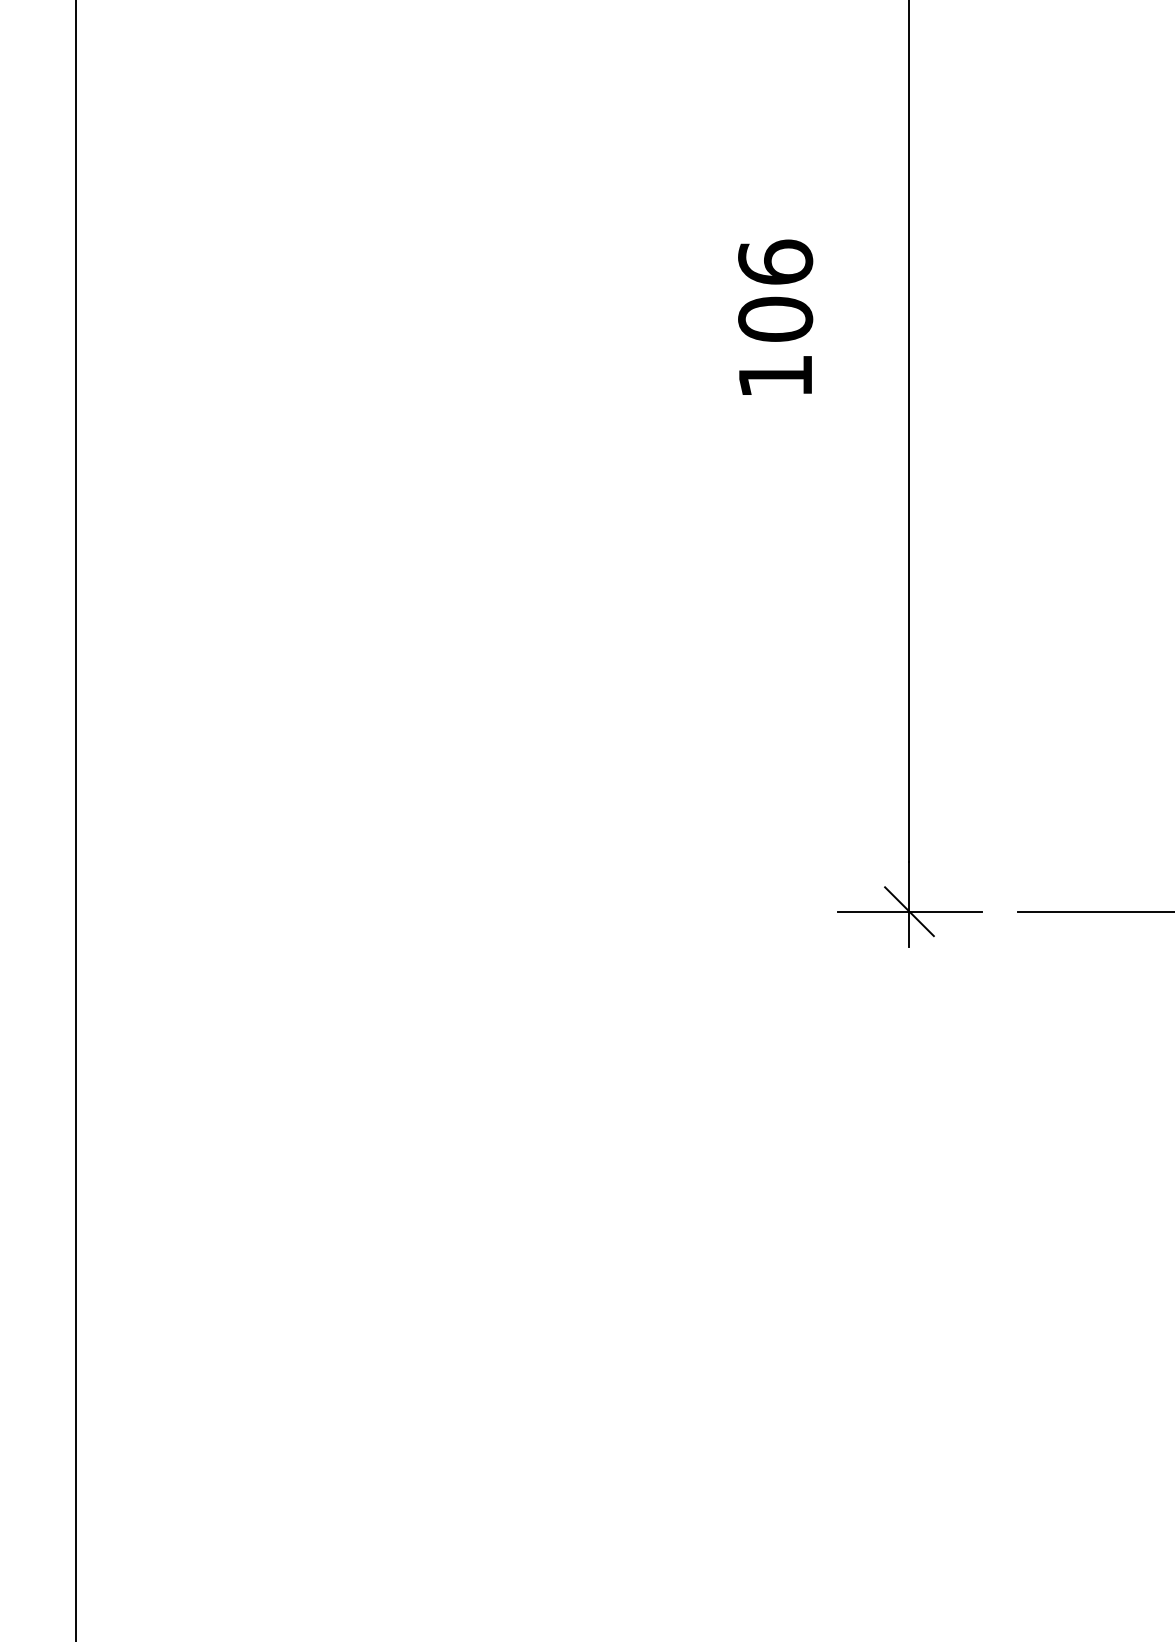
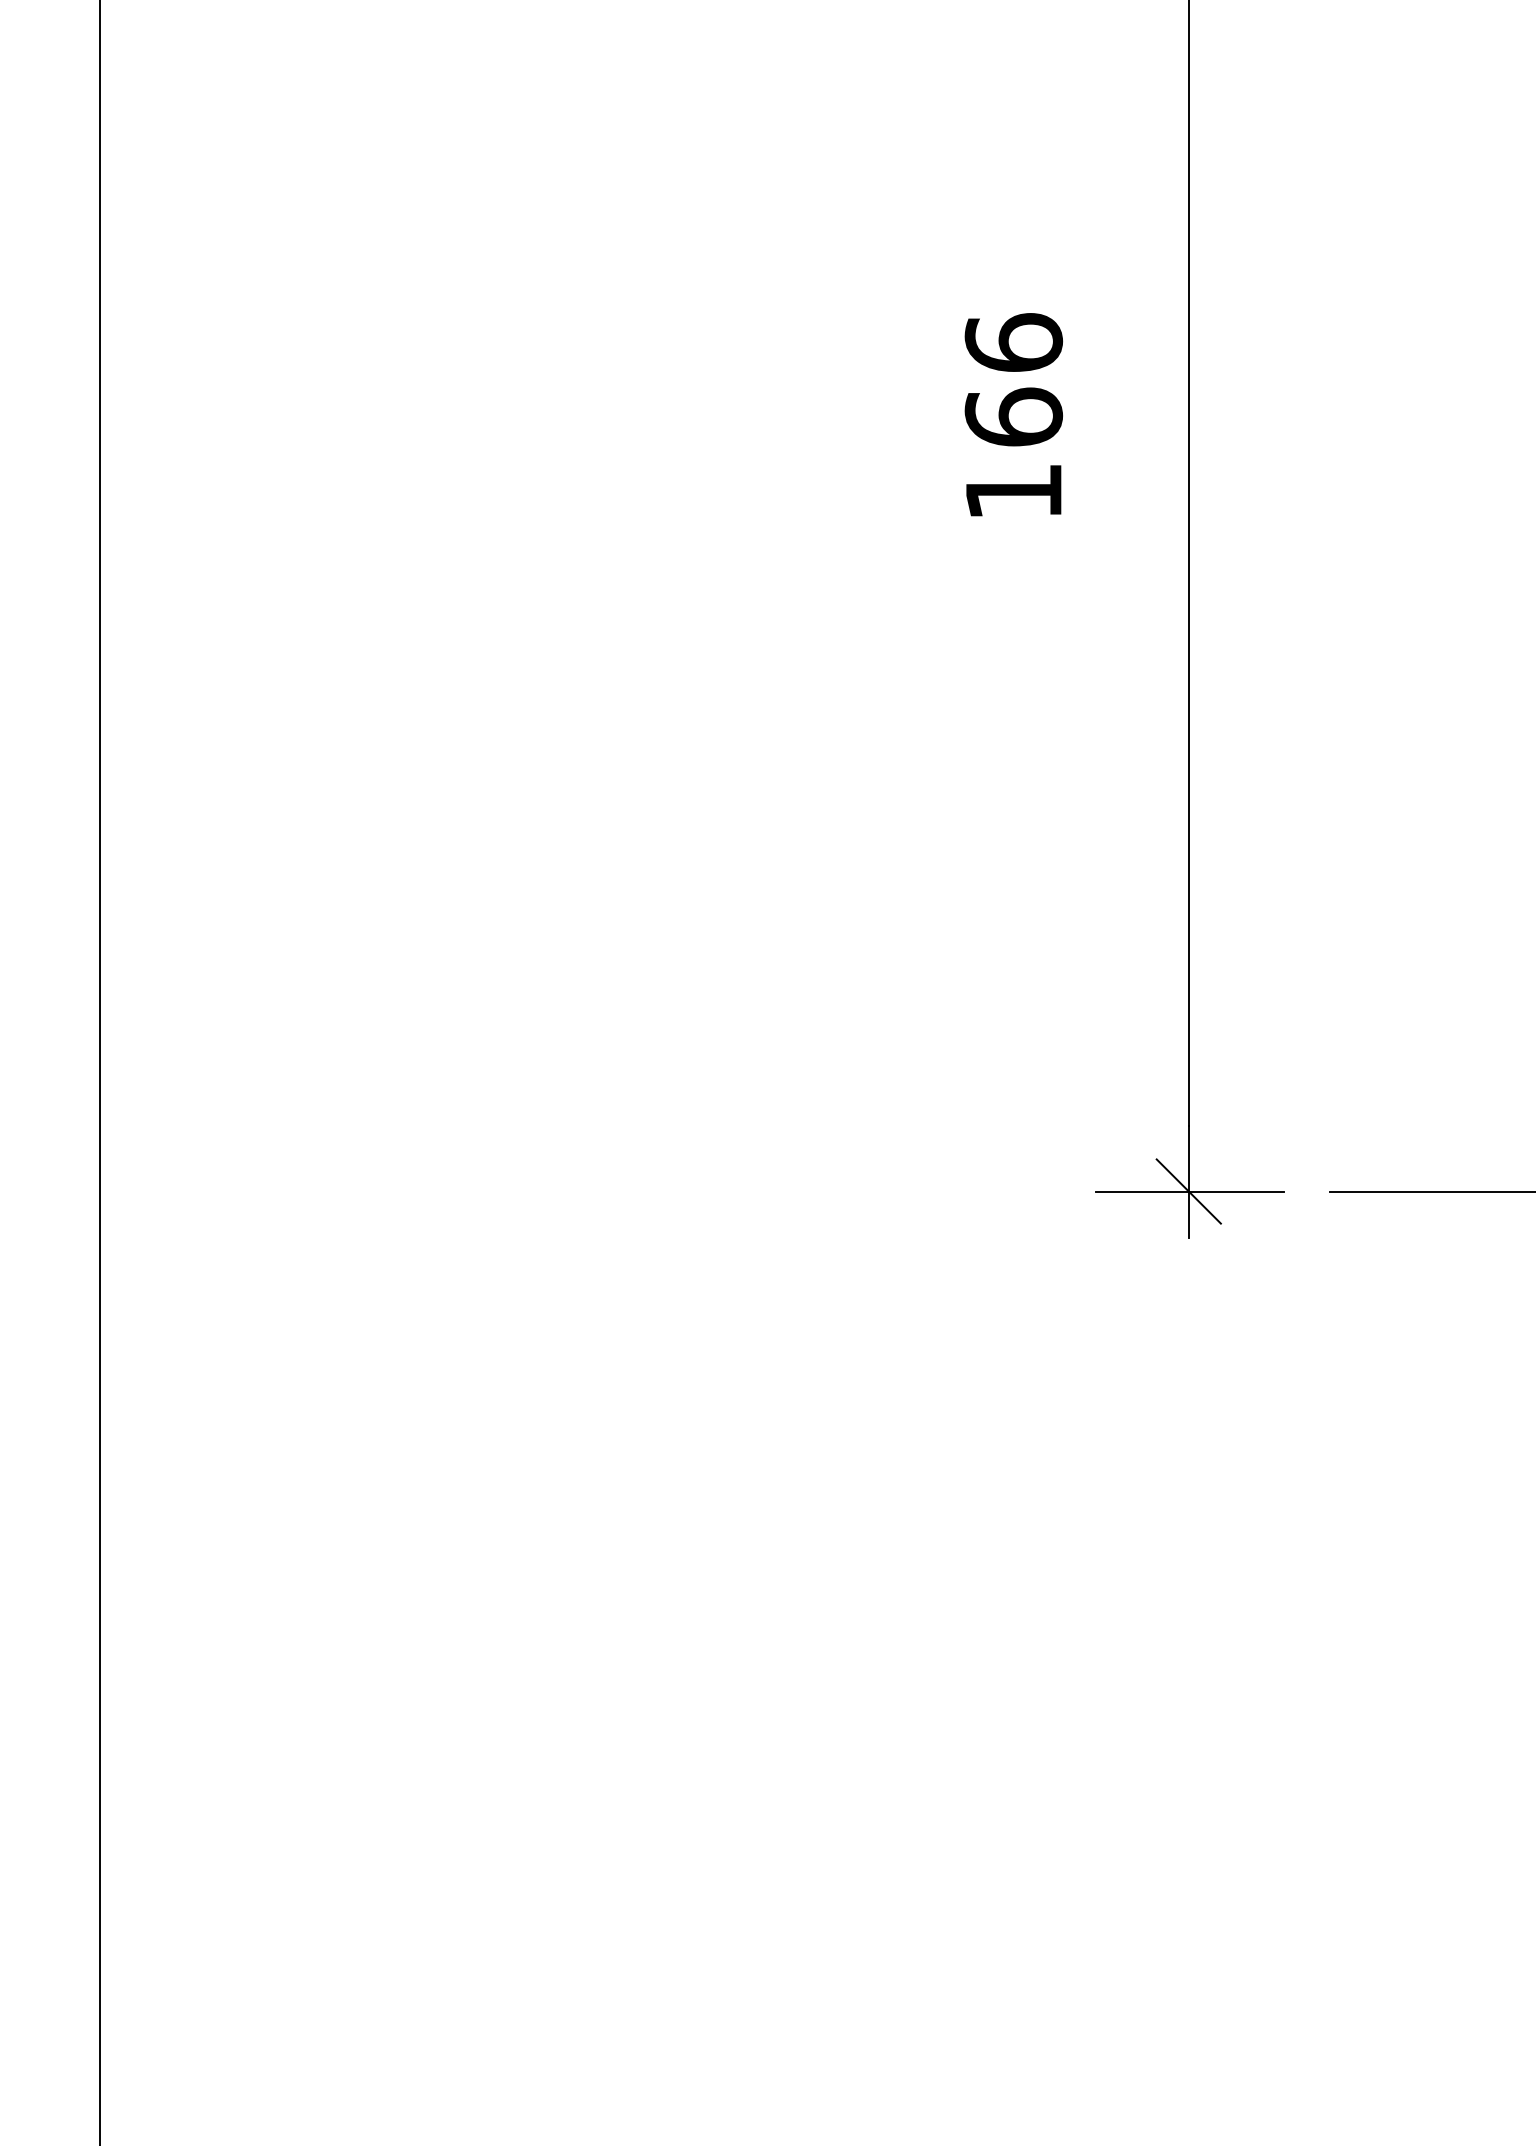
text: (775, 318) -> (1013, 416), 106 -> 166

